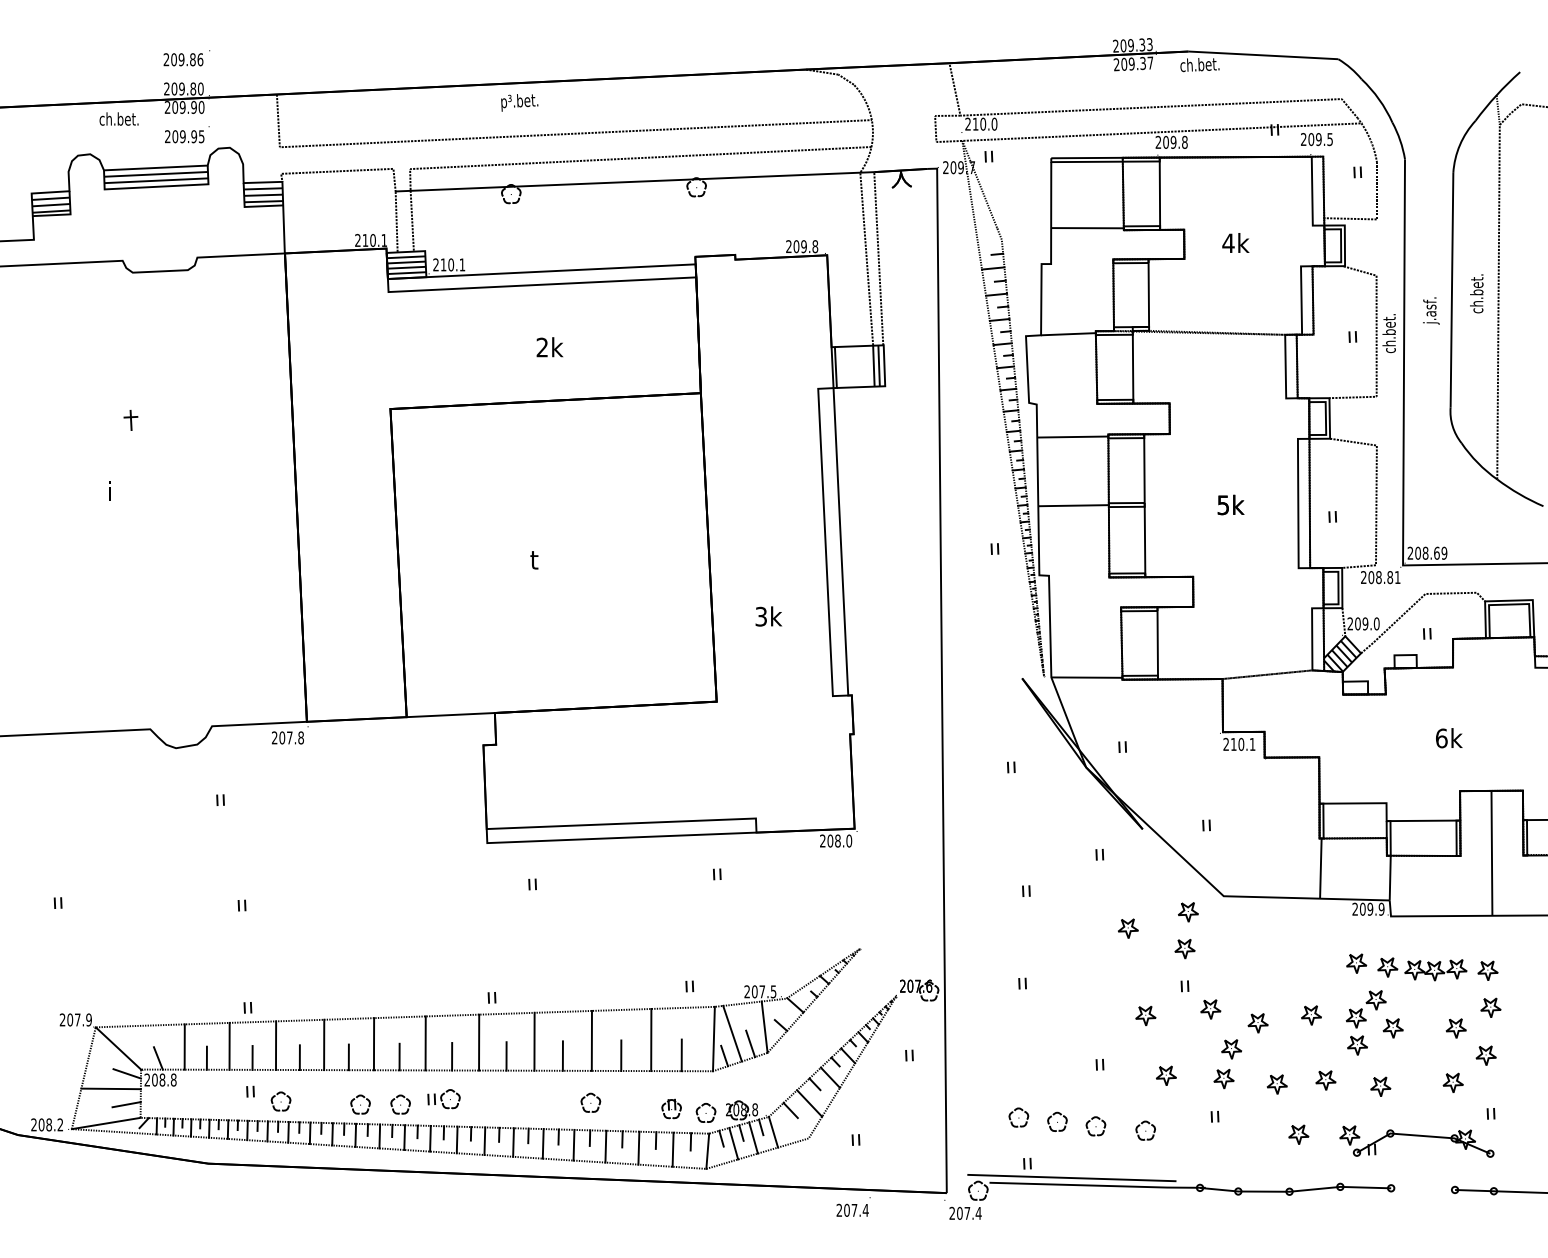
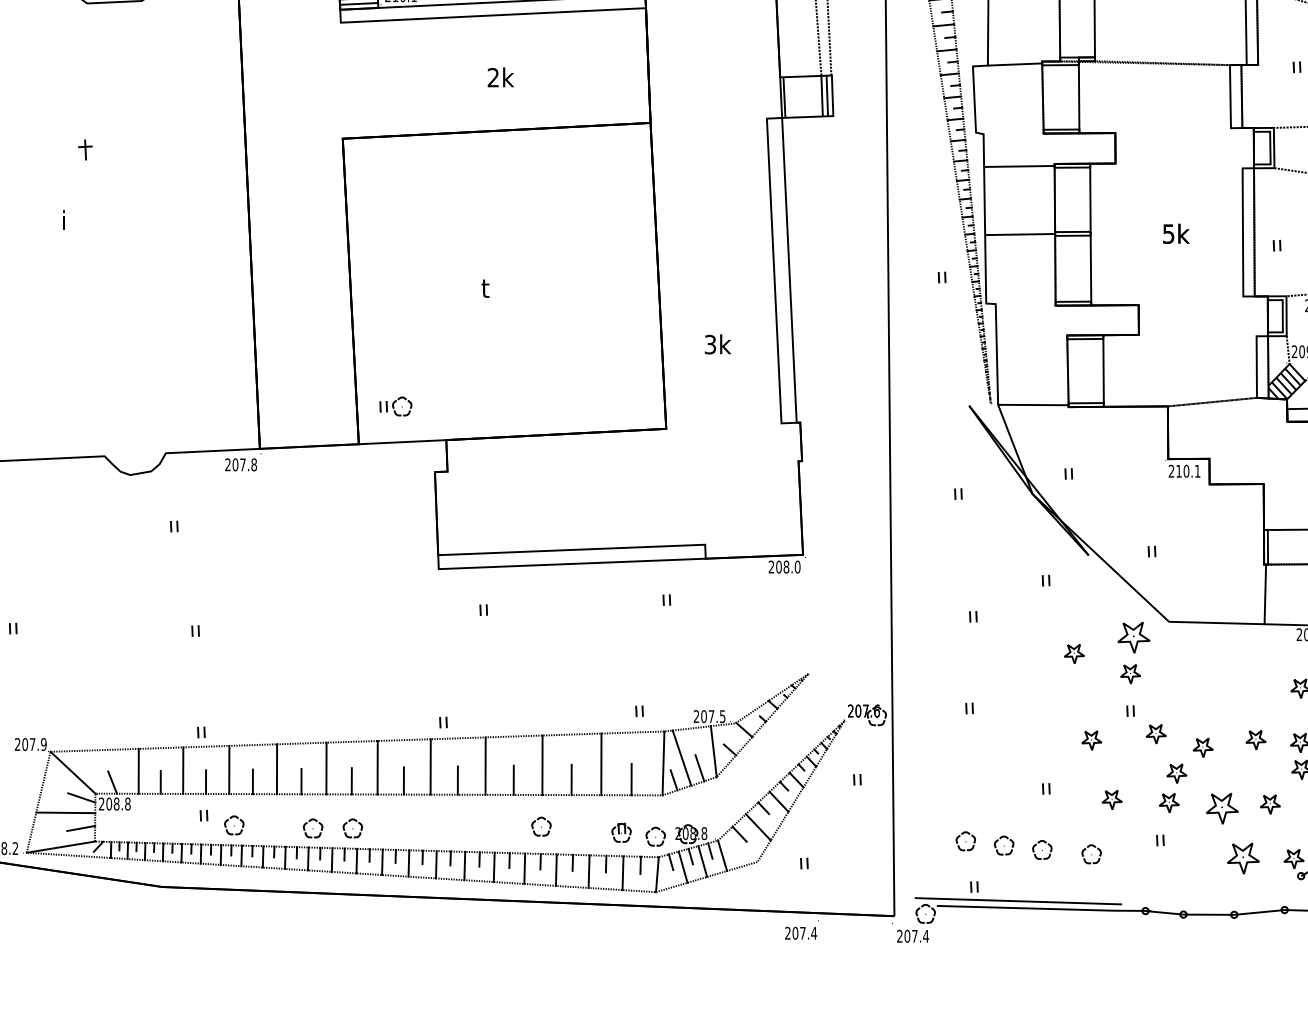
part: (1188, 912) -> (1134, 637), size x1.6
part: (1276, 1084) -> (1221, 808), size x1.6
part: (443, 1099) -> (395, 406), moved
part: (1298, 1134) -> (1243, 858), size x1.6

